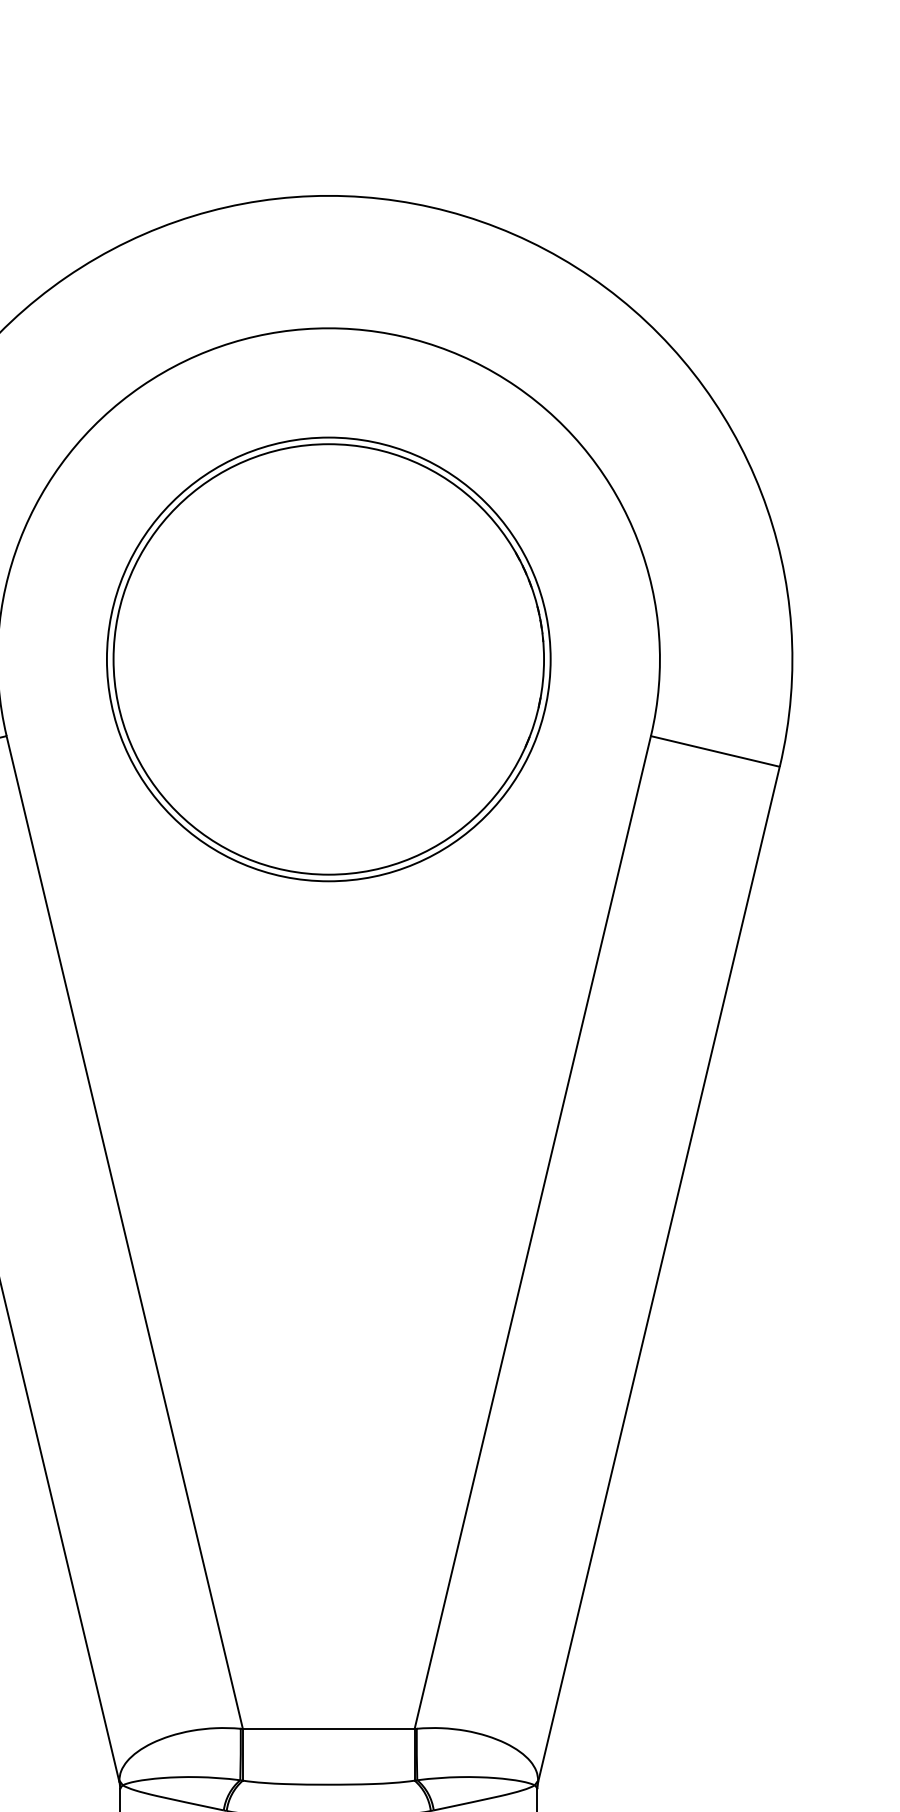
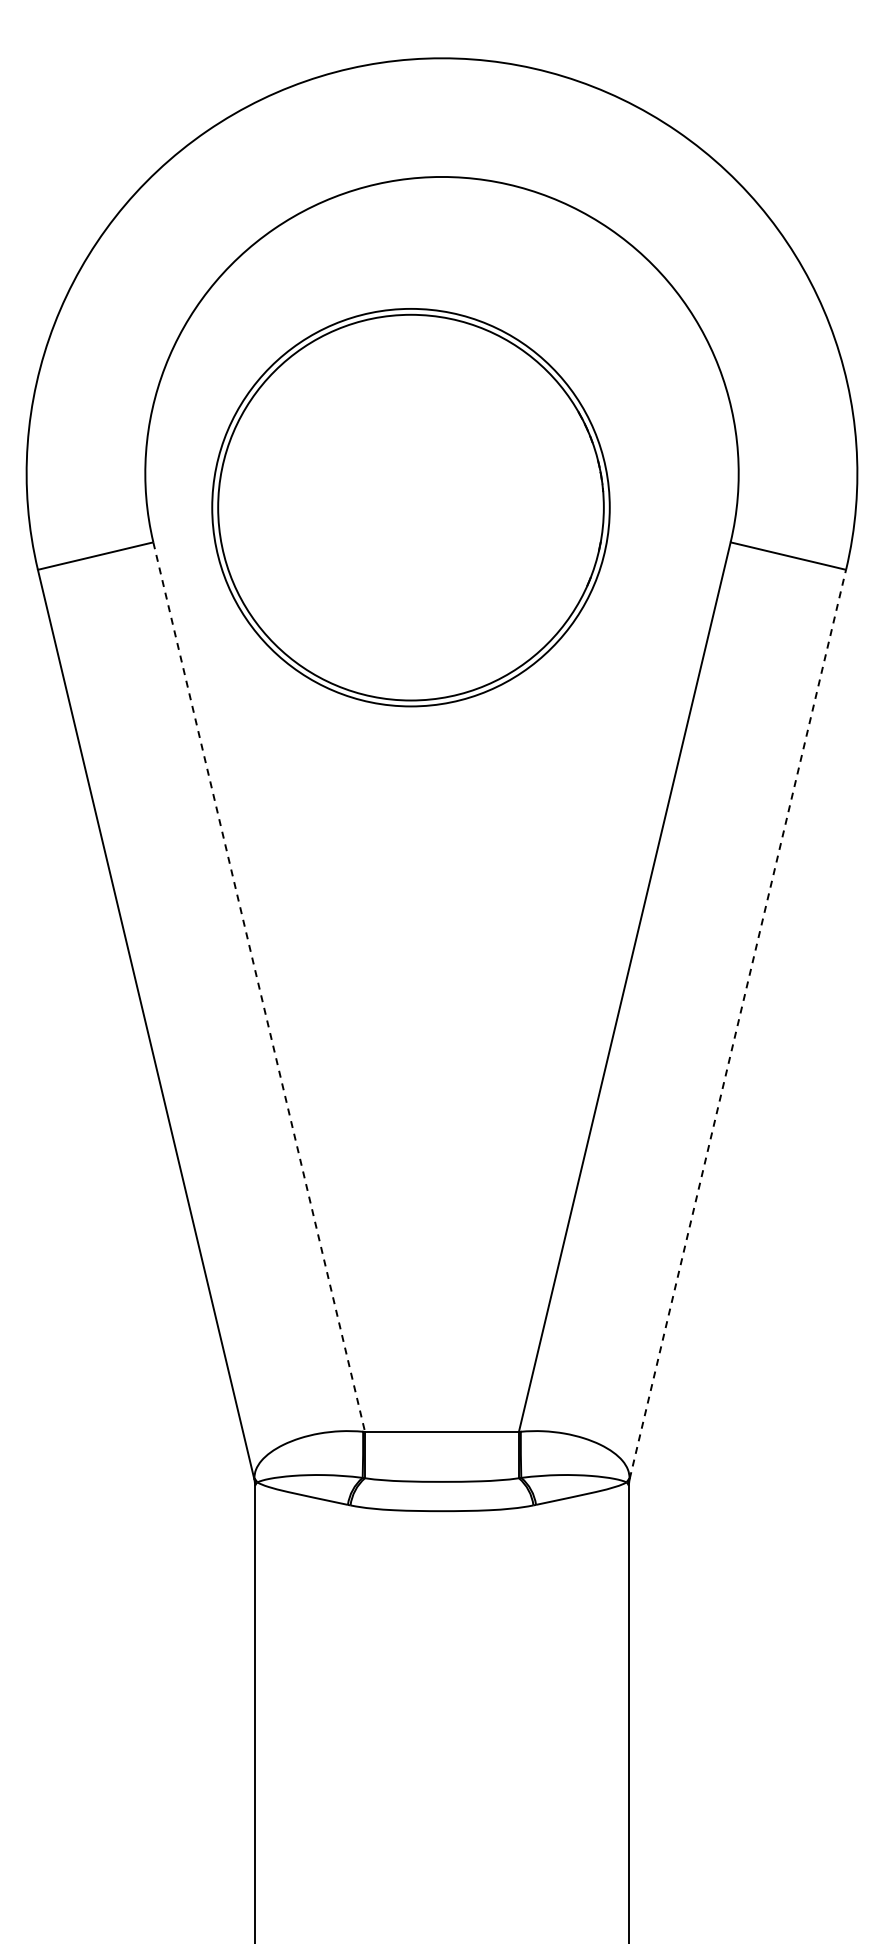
part: (328, 659) -> (410, 507), moved
line: (125, 1232) -> (259, 987), solid -> dashed
line: (658, 1273) -> (737, 1023), solid -> dashed

